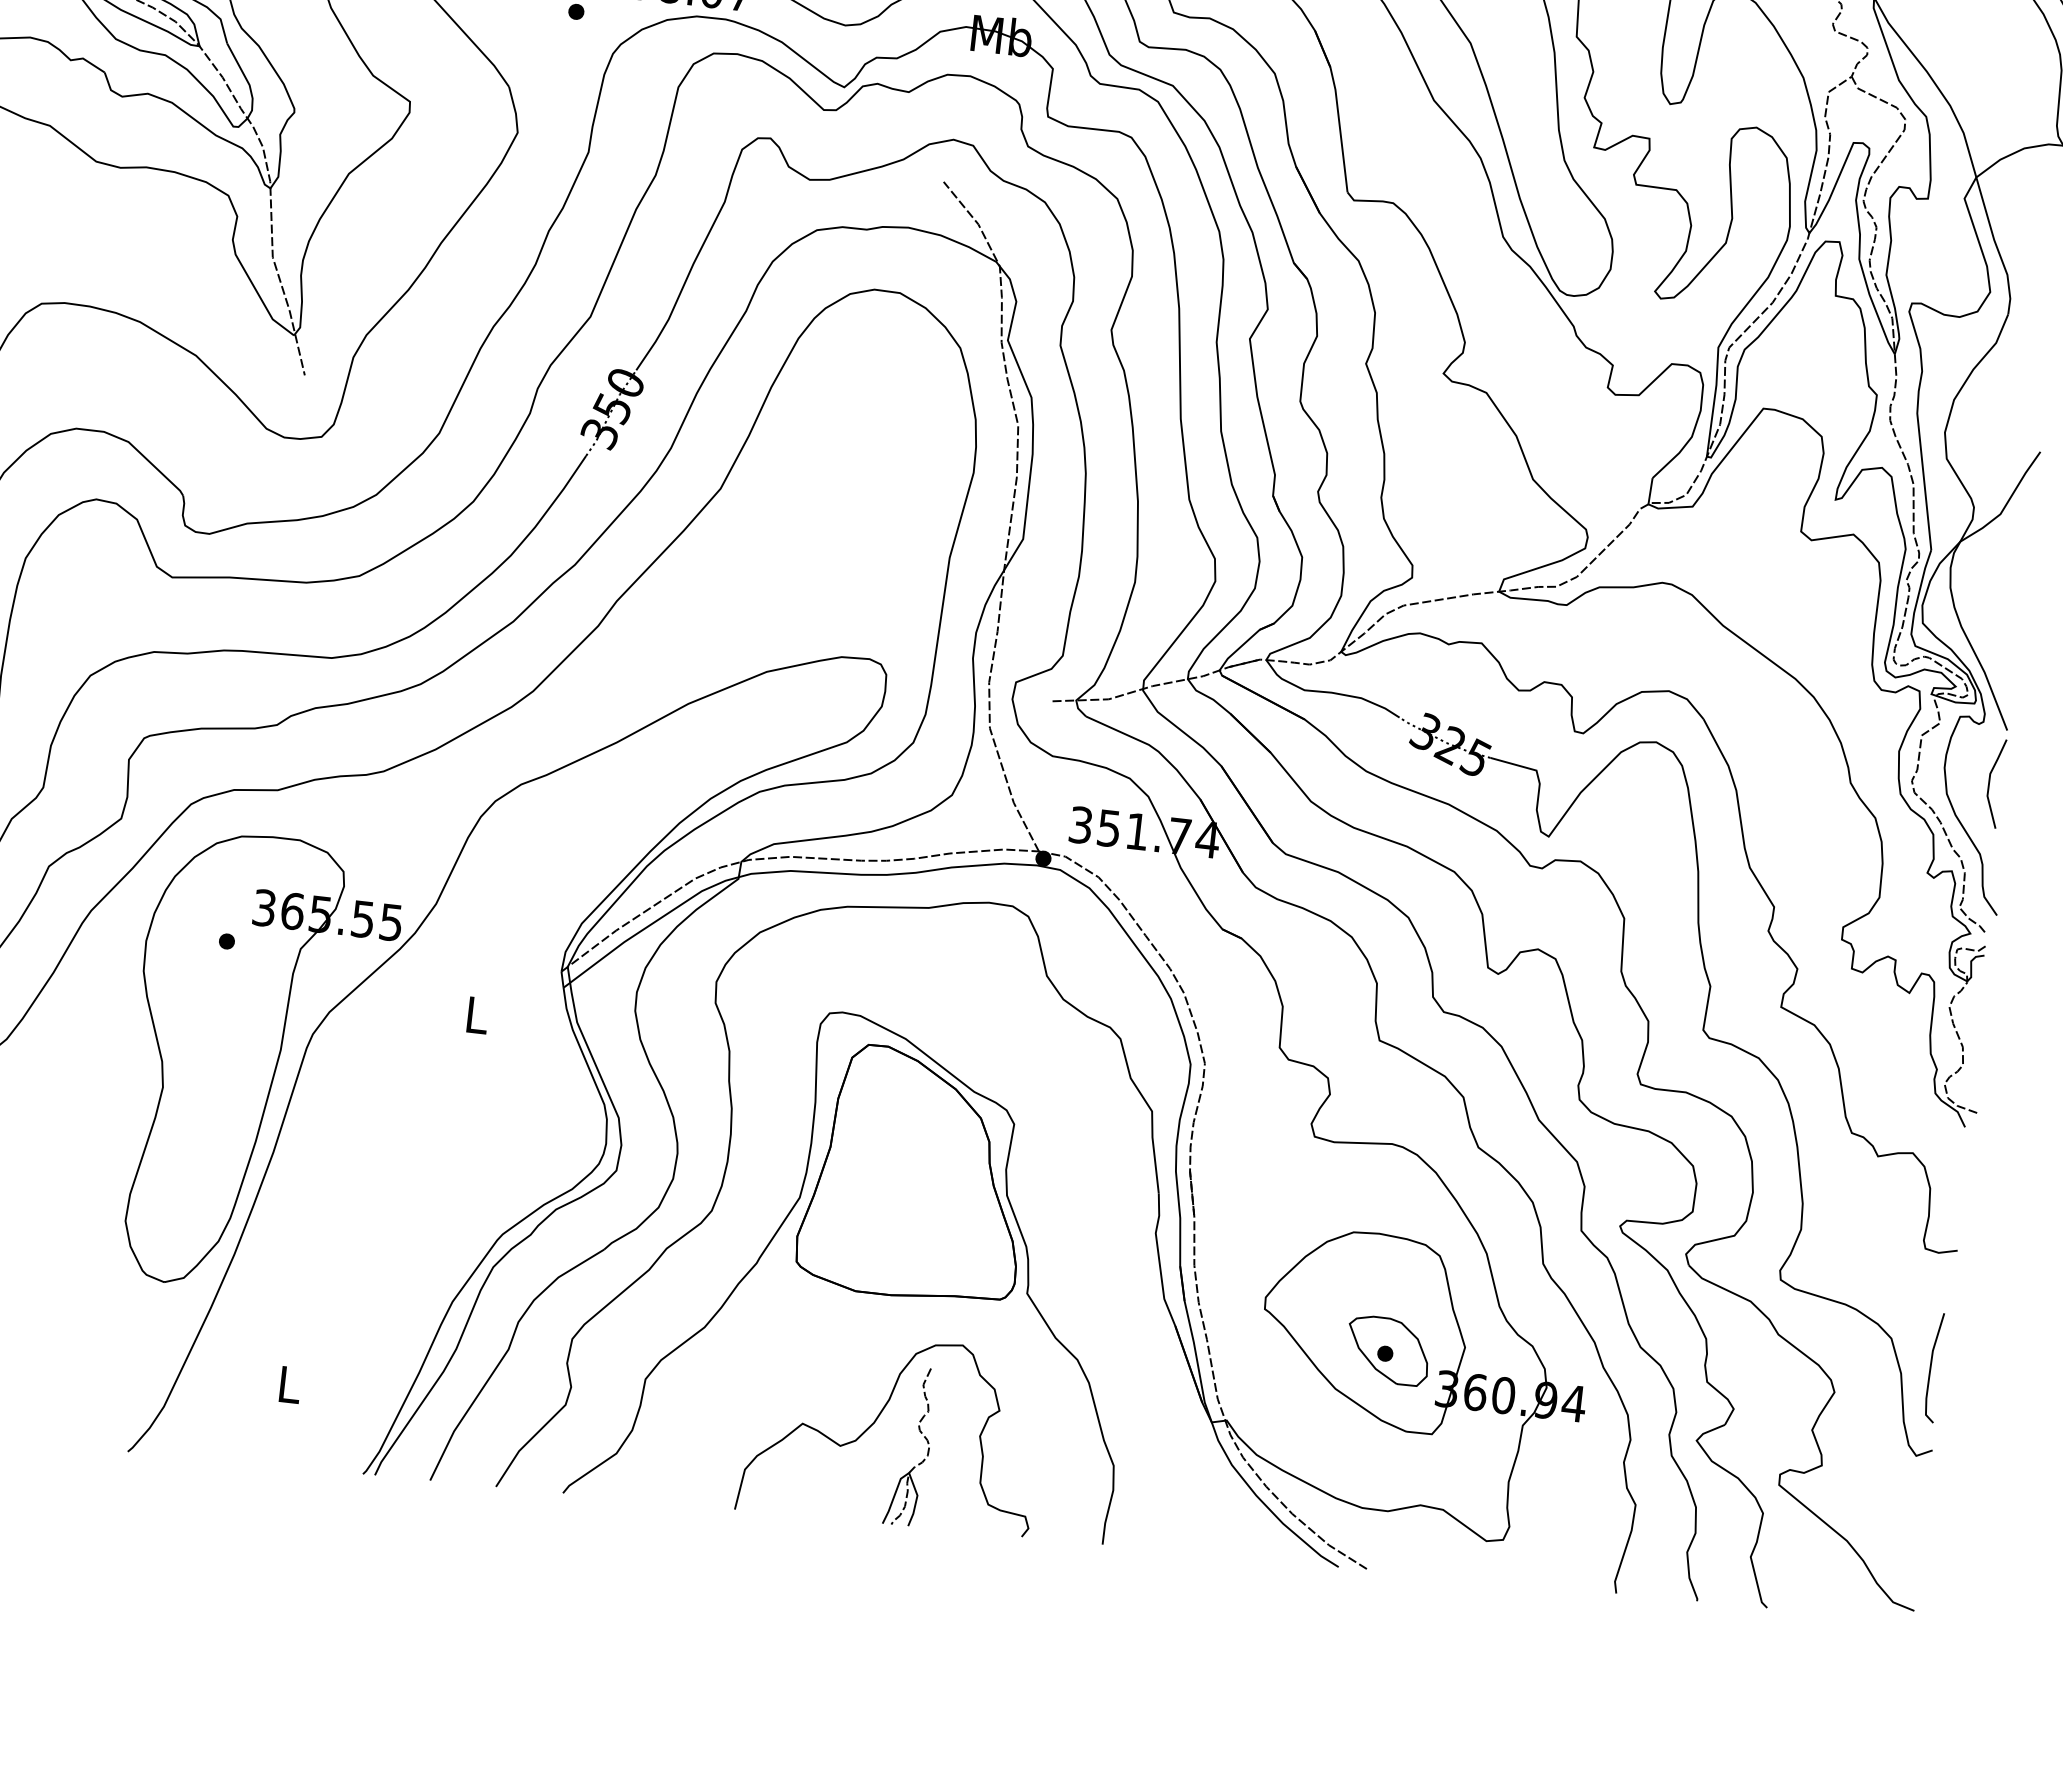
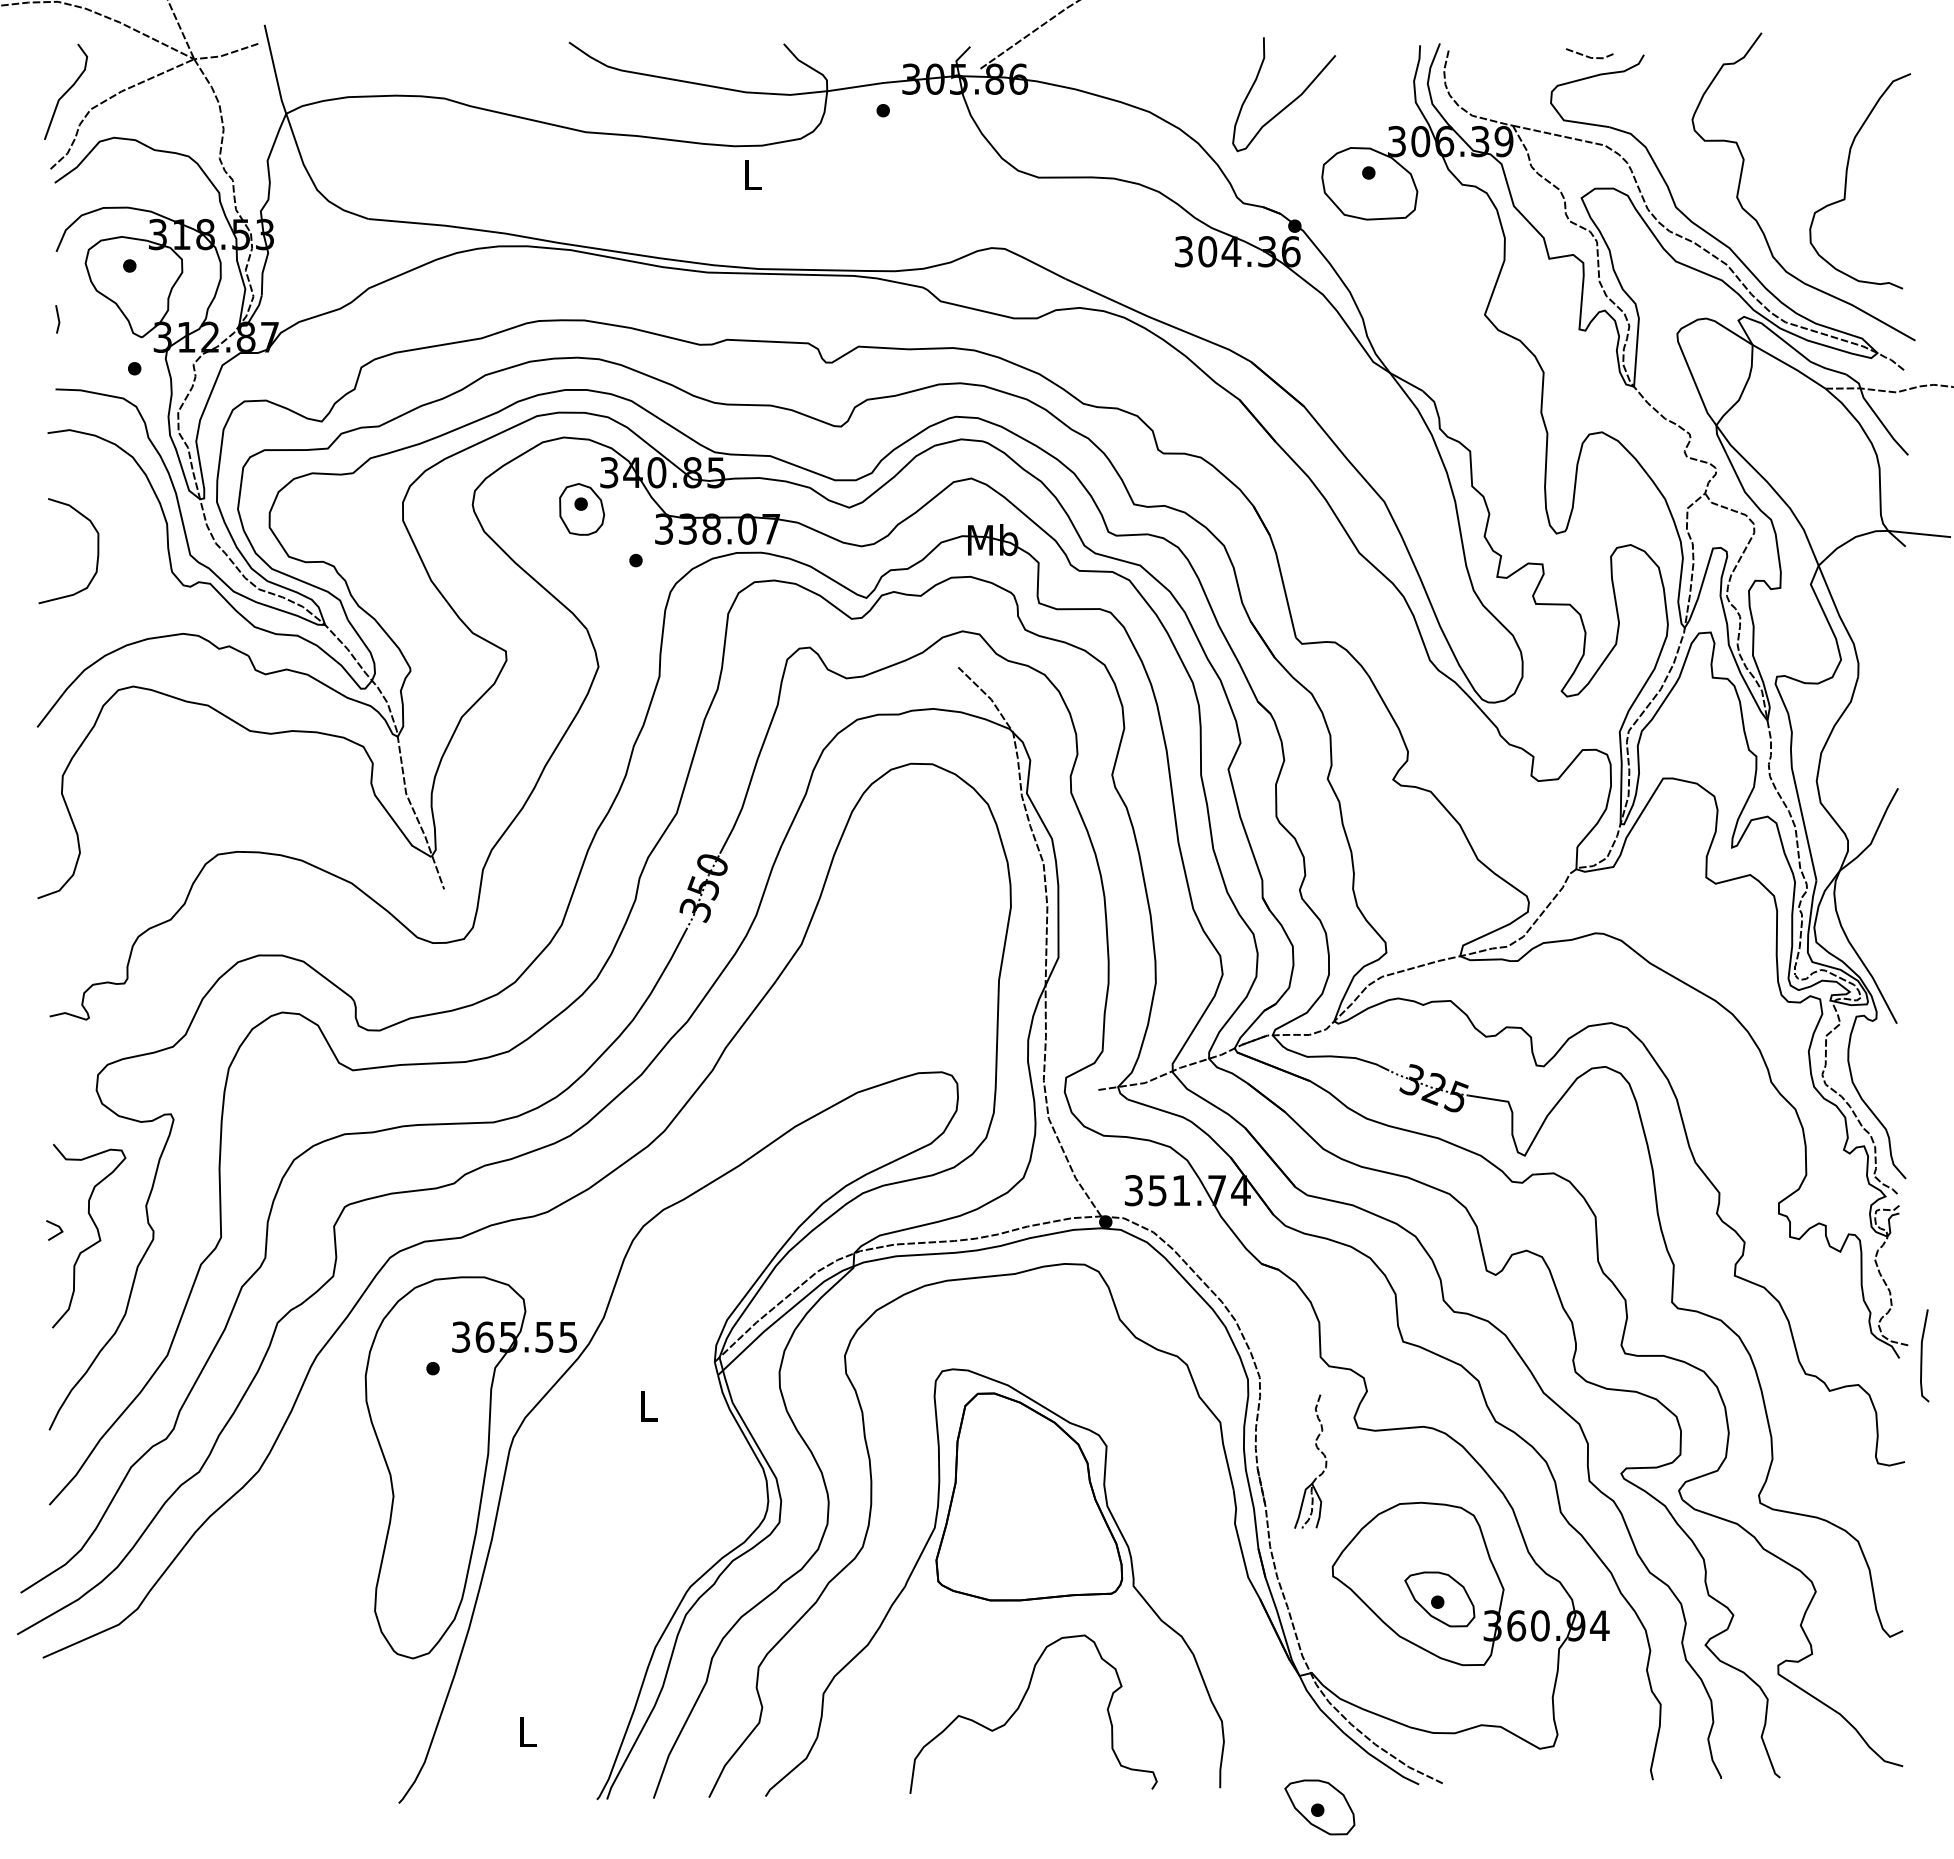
line: (1990, 782) -> (1887, 1068), removed
curve: (1931, 1367) -> (1922, 1355), moved
part: (921, 1434) -> (1318, 1450), moved
part: (1217, 1580) -> (1319, 1807), added

